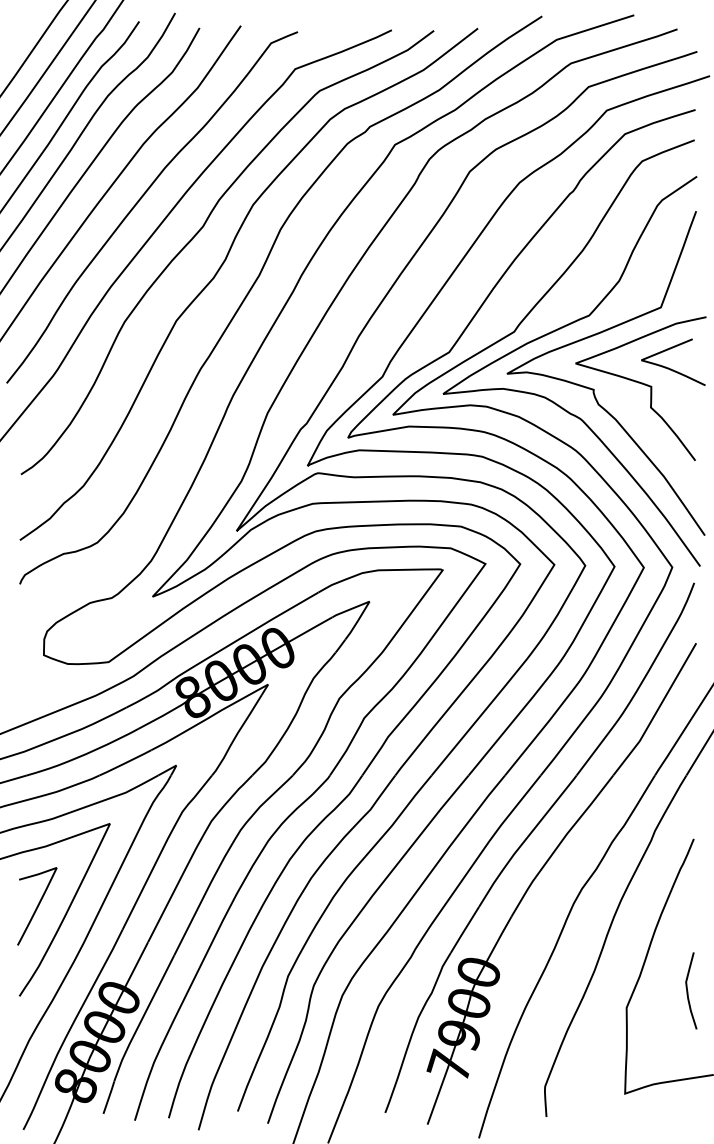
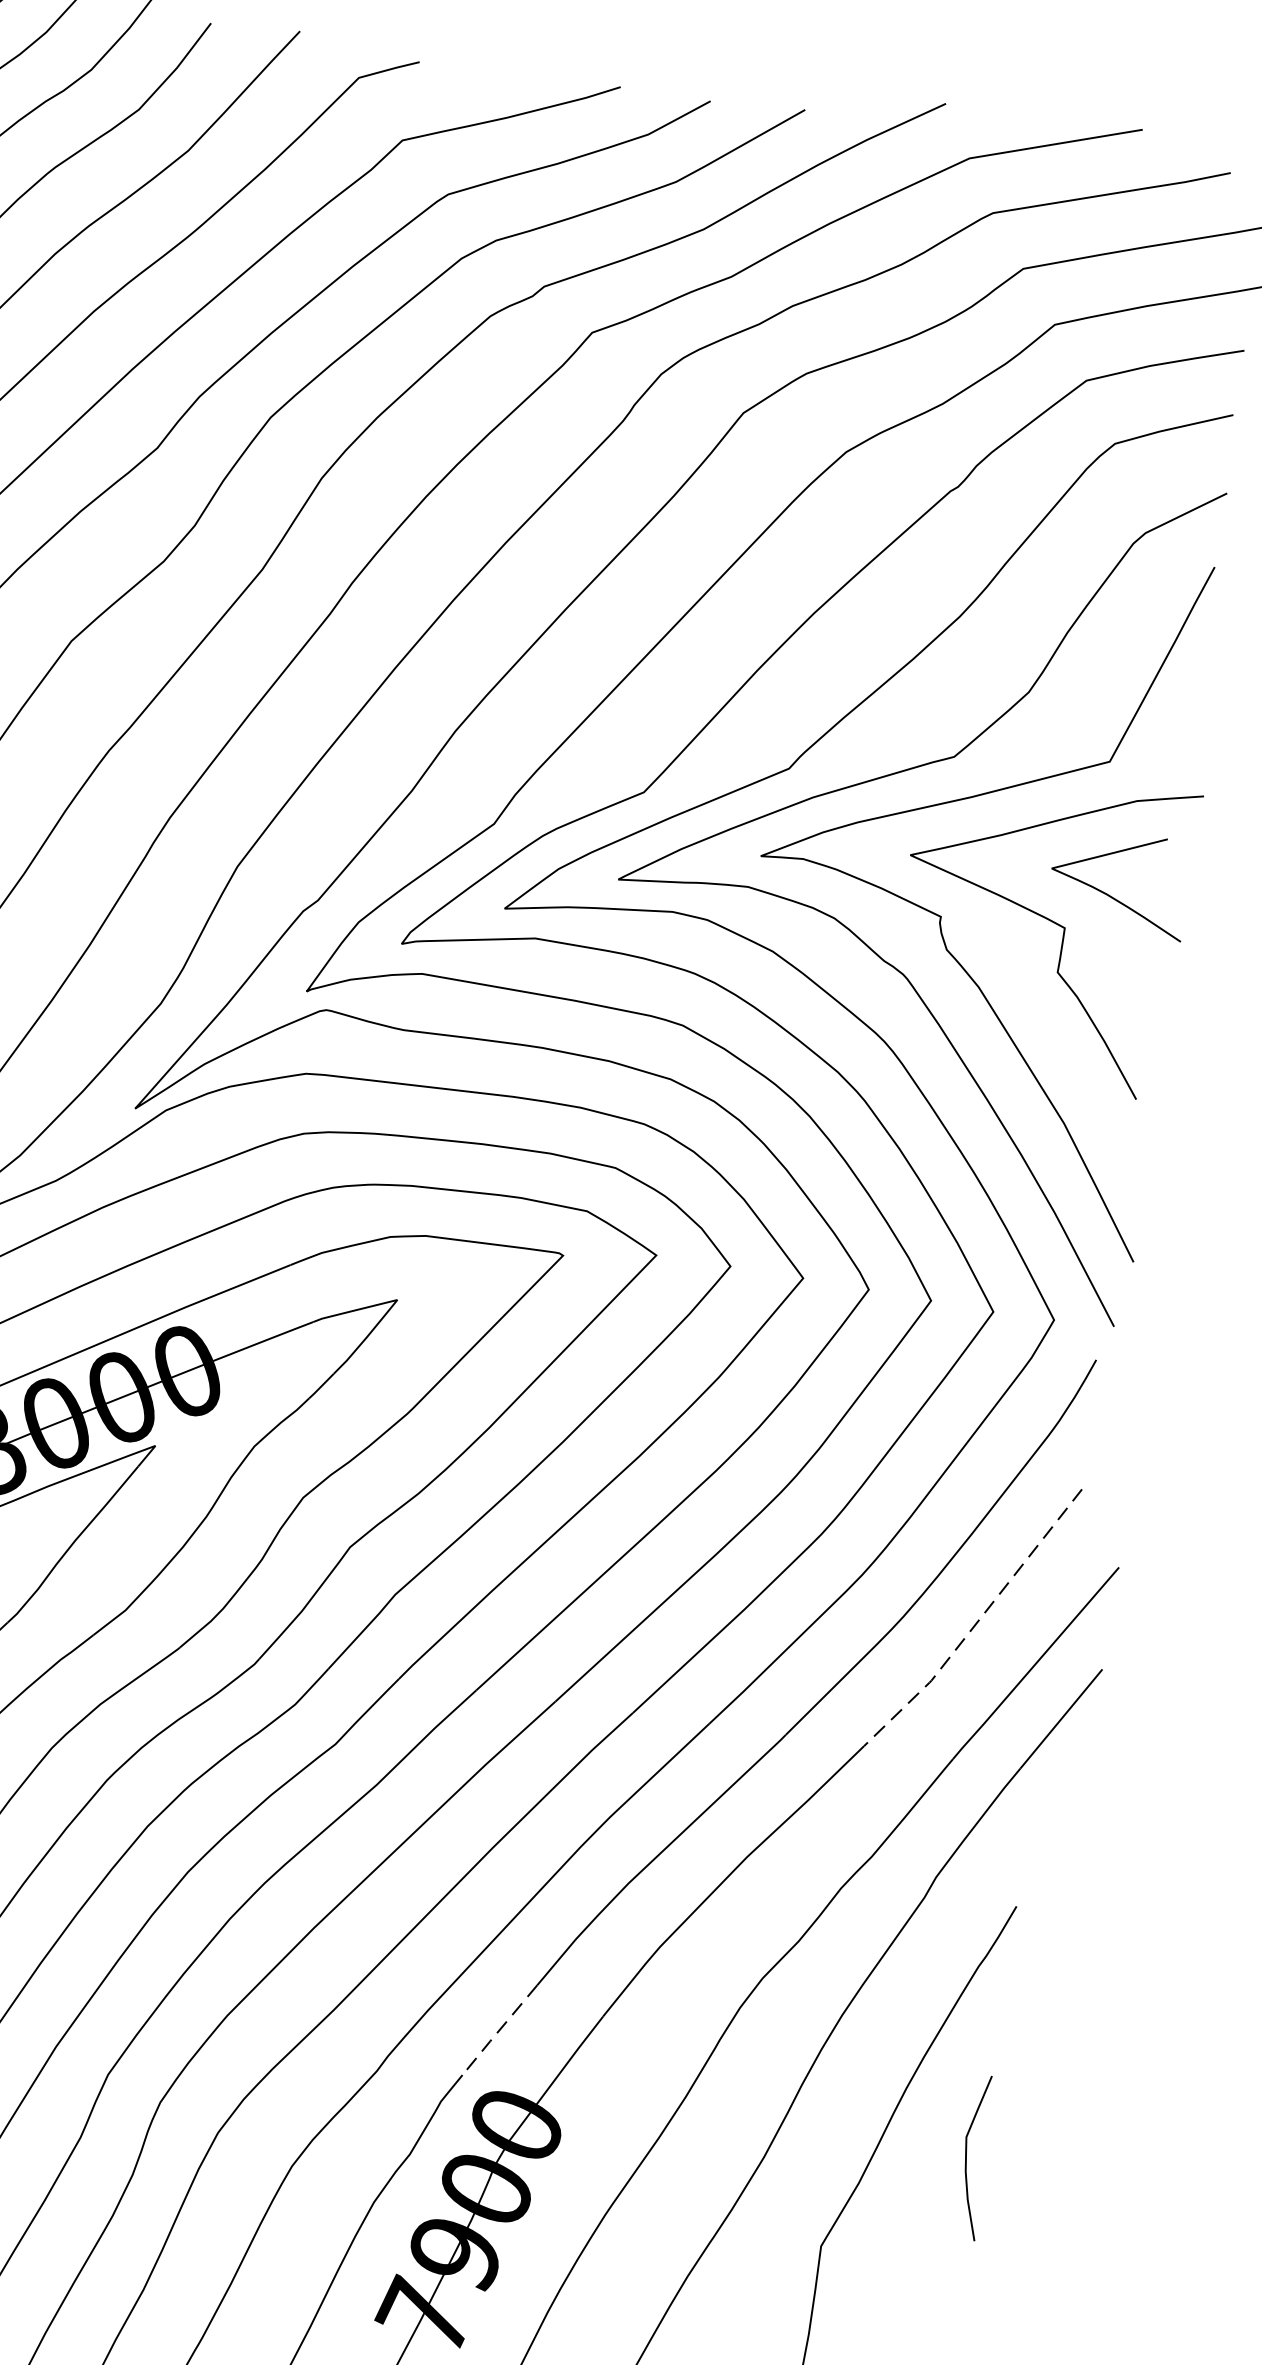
line: (656, 712) -> (975, 1624), solid -> dashed
line: (464, 930) -> (498, 2031), solid -> dashed
curve: (688, 991) -> (968, 2157), moved

